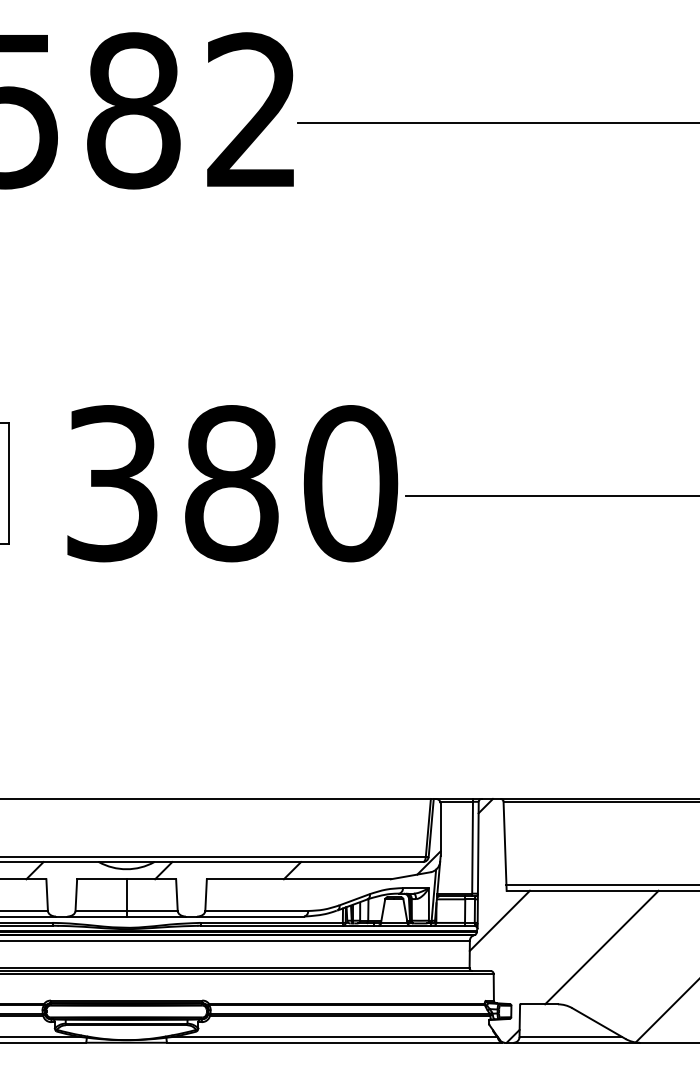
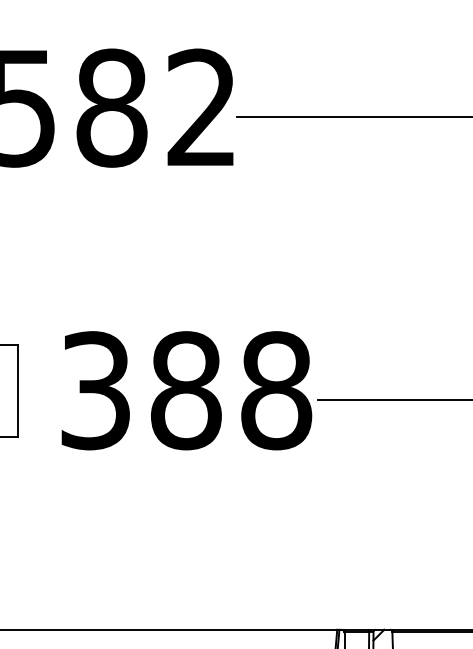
text: (350, 483) -> (276, 390), 380 -> 388

